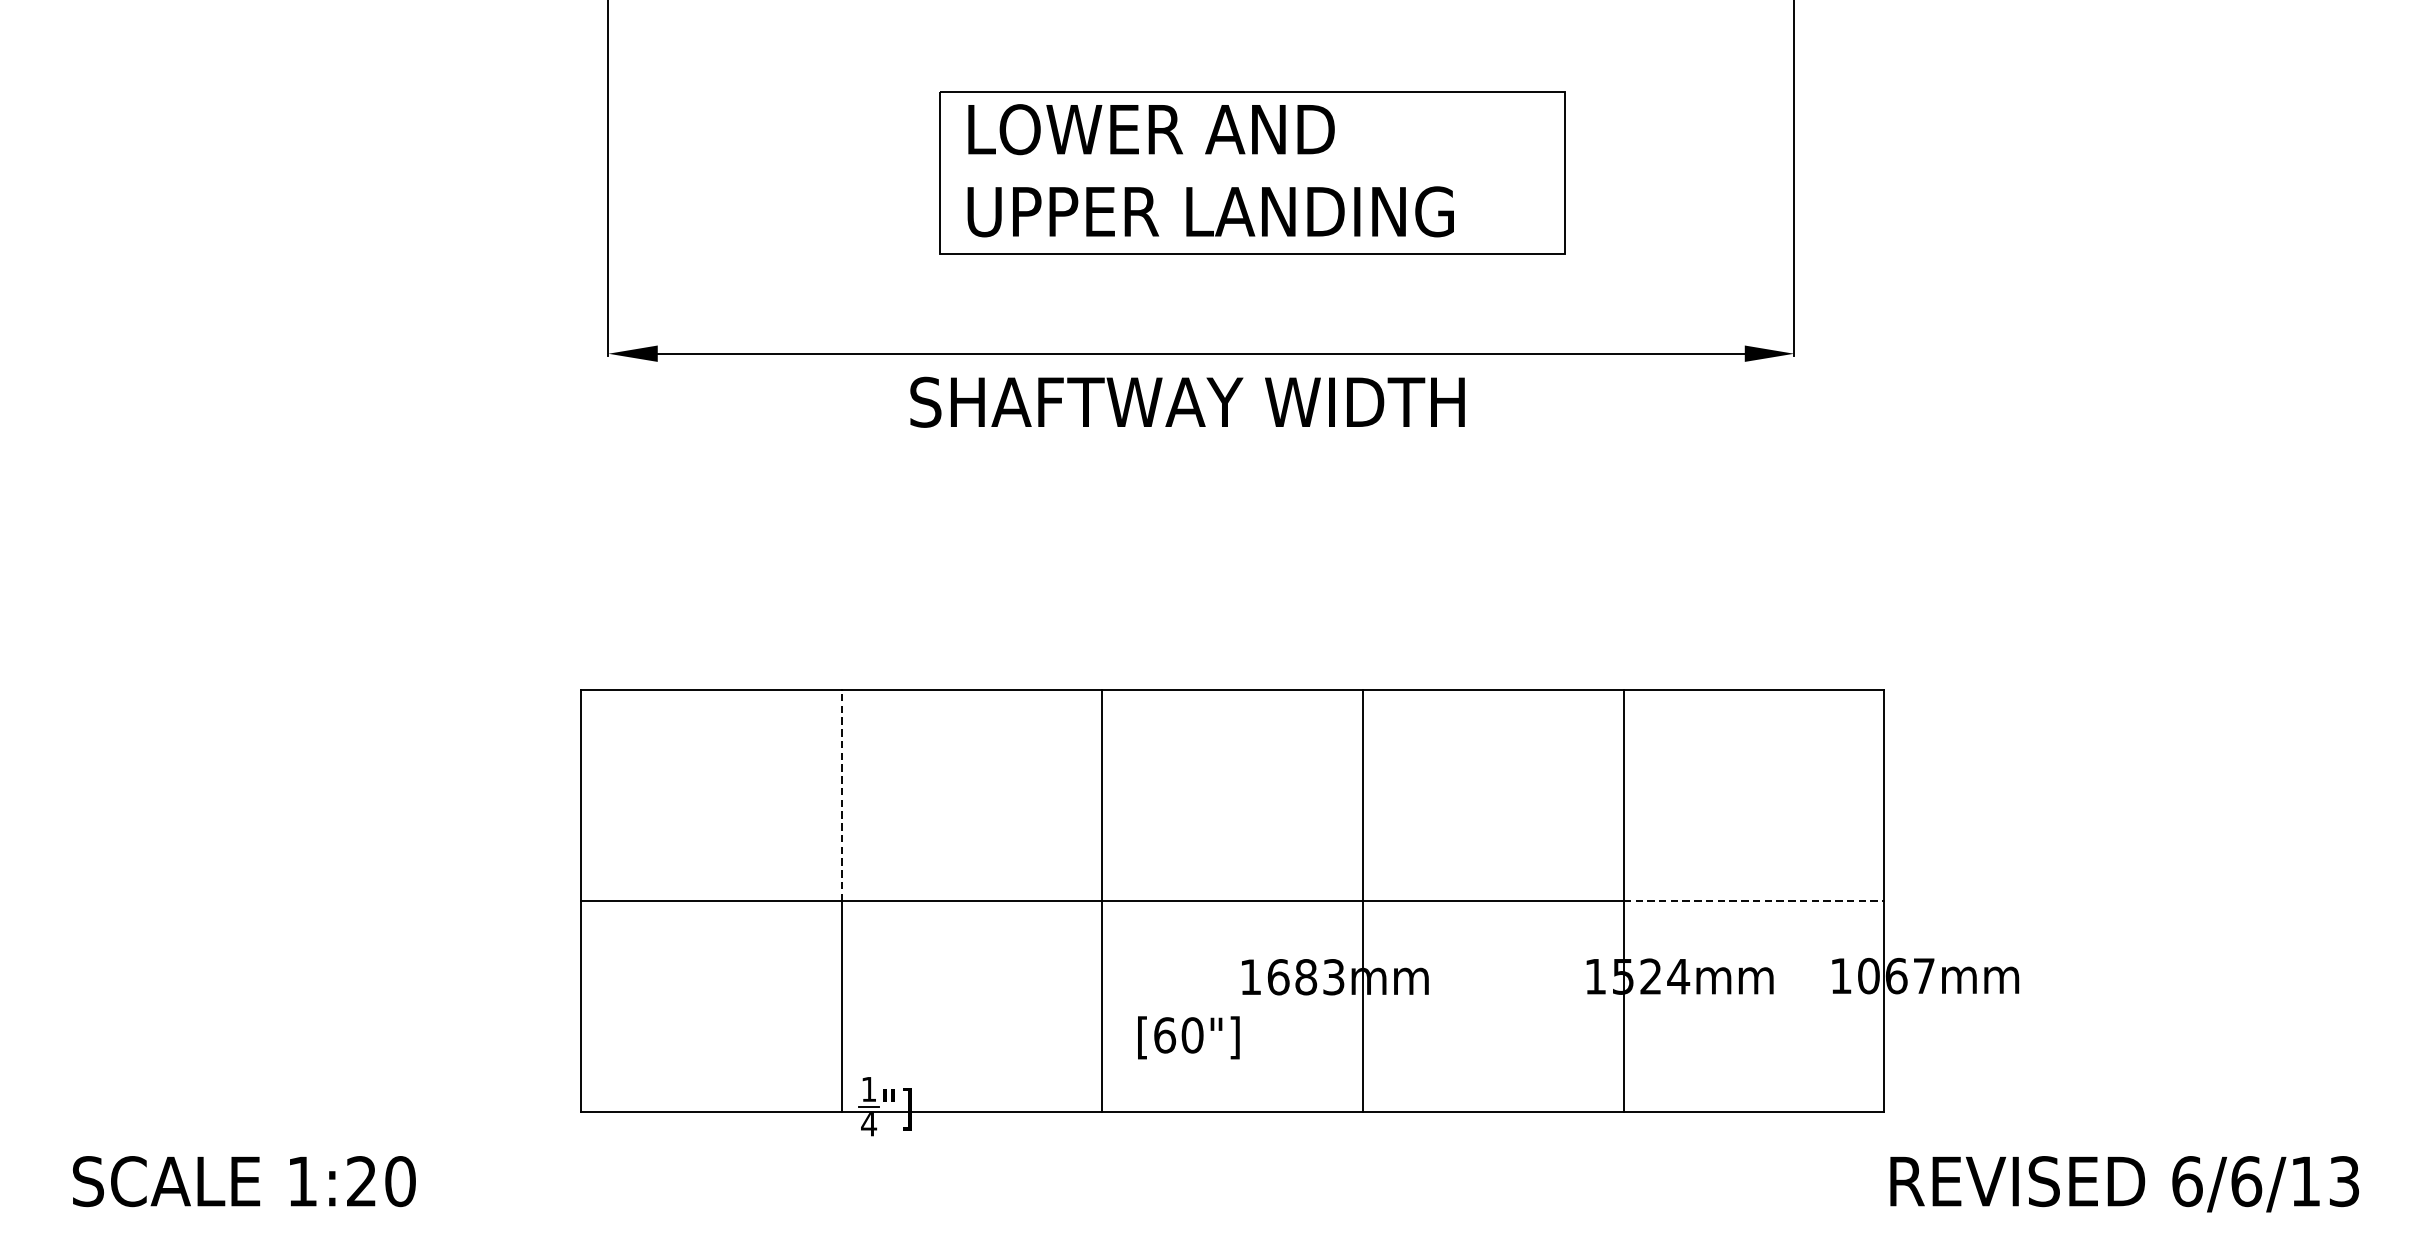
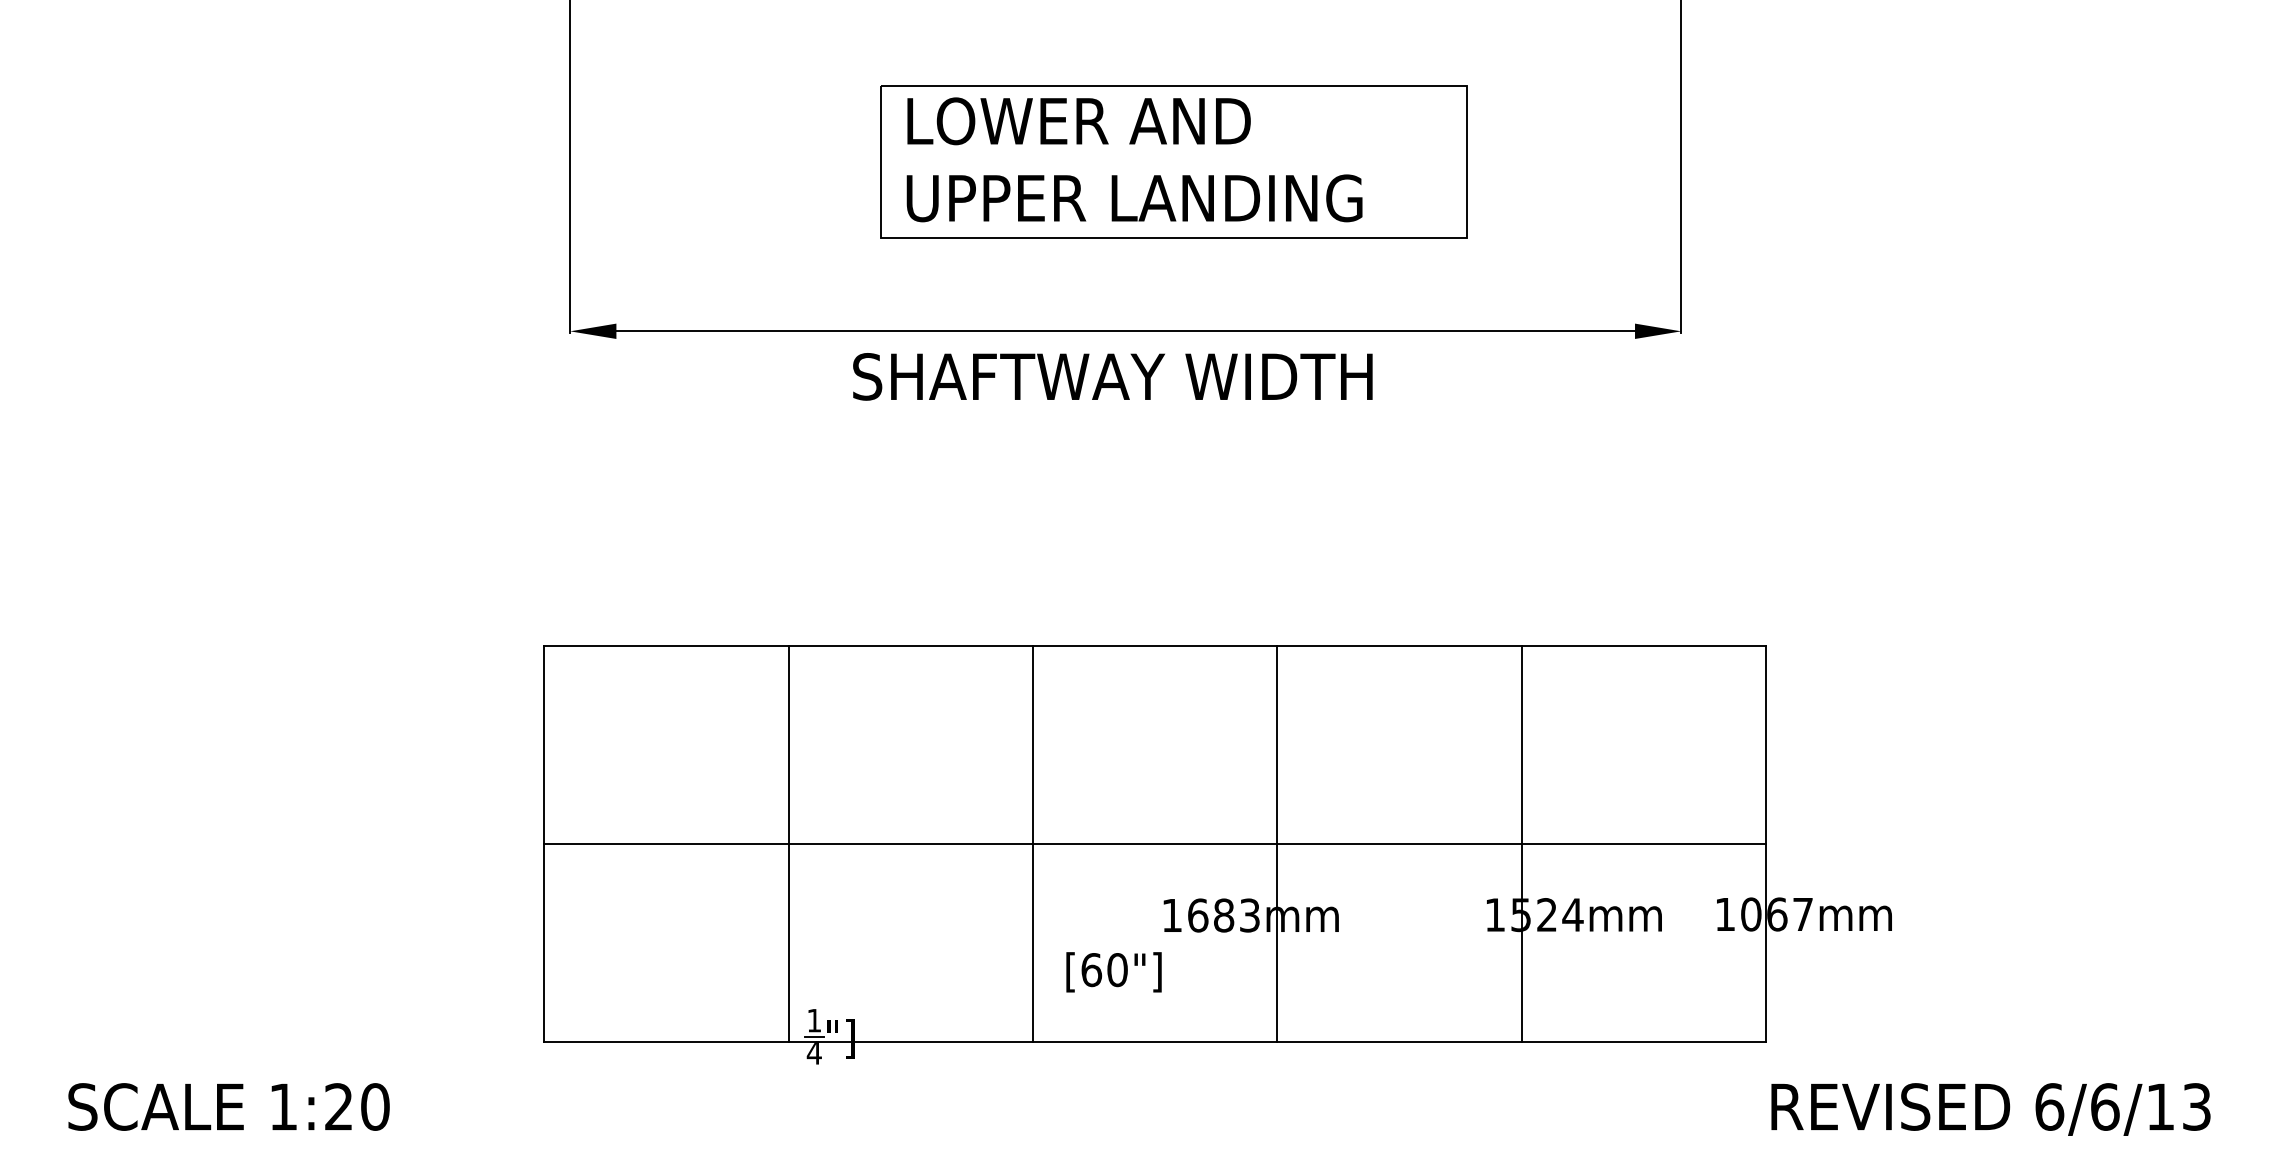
line: (841, 794) -> (788, 744), dashed -> solid
line: (1754, 901) -> (1644, 844), dashed -> solid

